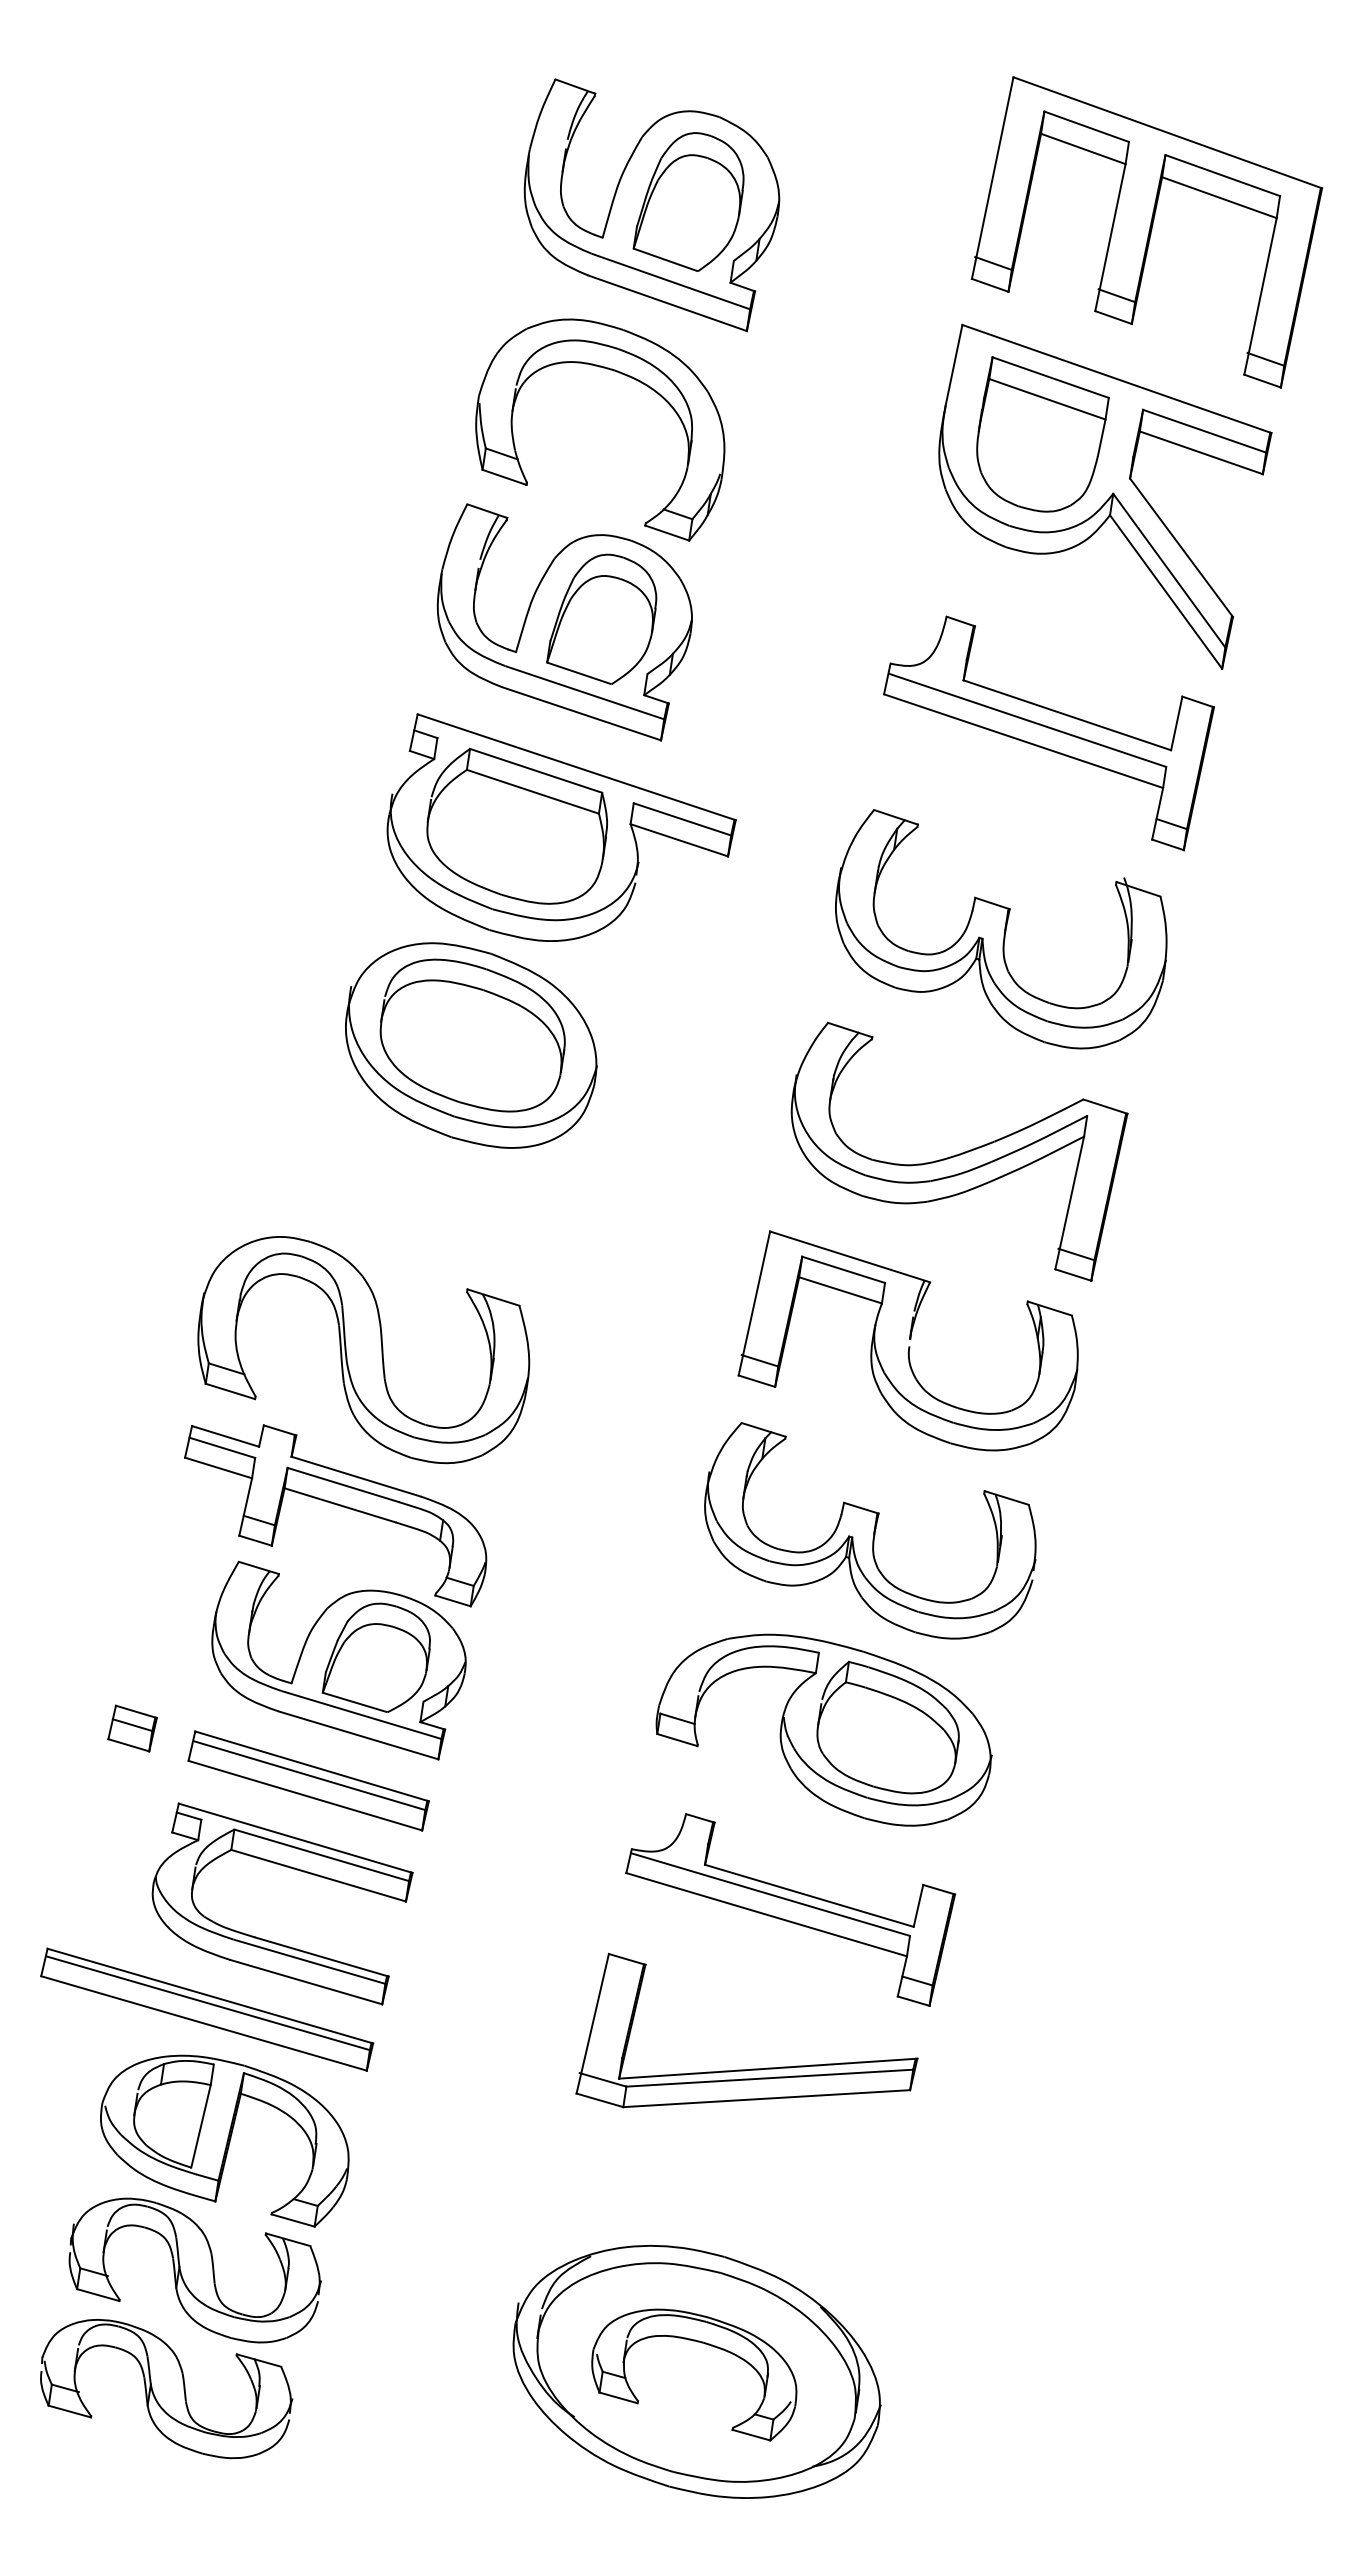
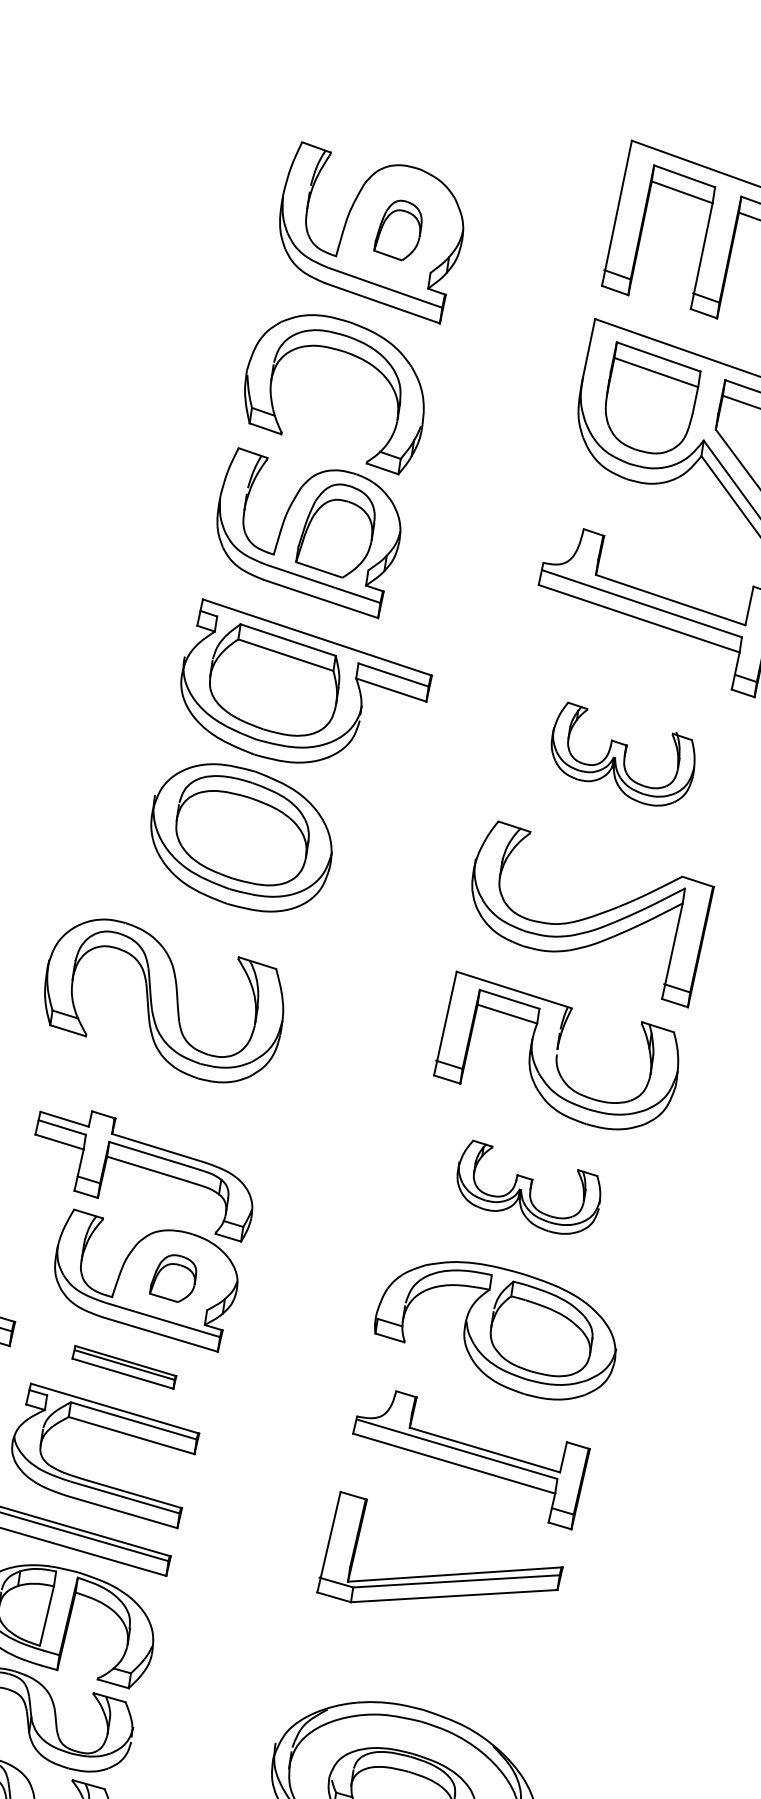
part: (688, 201) -> (397, 230), size x0.6
part: (1001, 929) -> (623, 754), size x0.6
part: (363, 1350) -> (163, 1001), moved
part: (870, 1530) -> (528, 1187), size x0.6
part: (375, 1657) -> (172, 1278), size x0.6
part: (308, 1780) -> (124, 1367), size x0.6

